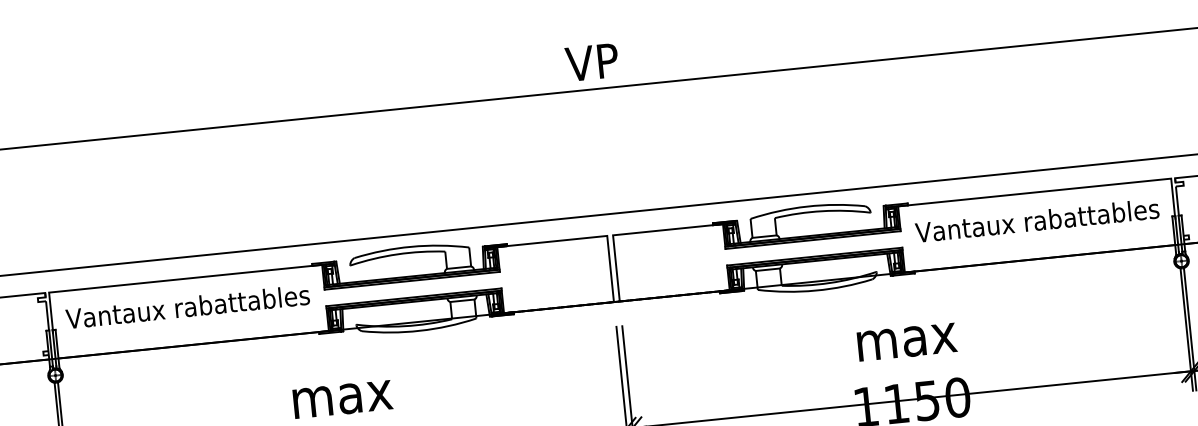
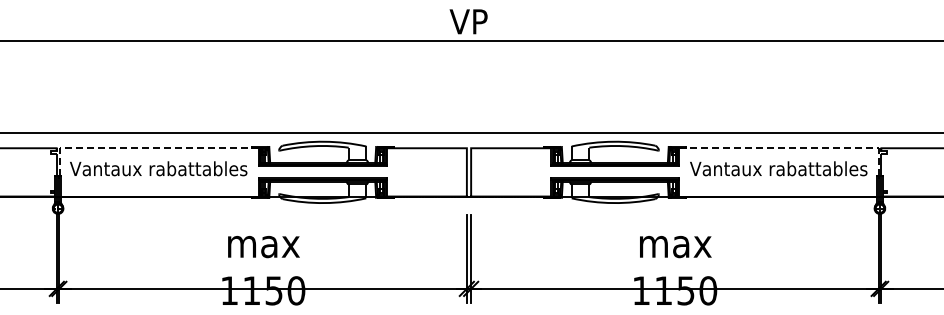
line: (1053, 190) -> (792, 148), solid -> dashed
line: (166, 280) -> (145, 148), solid -> dashed

